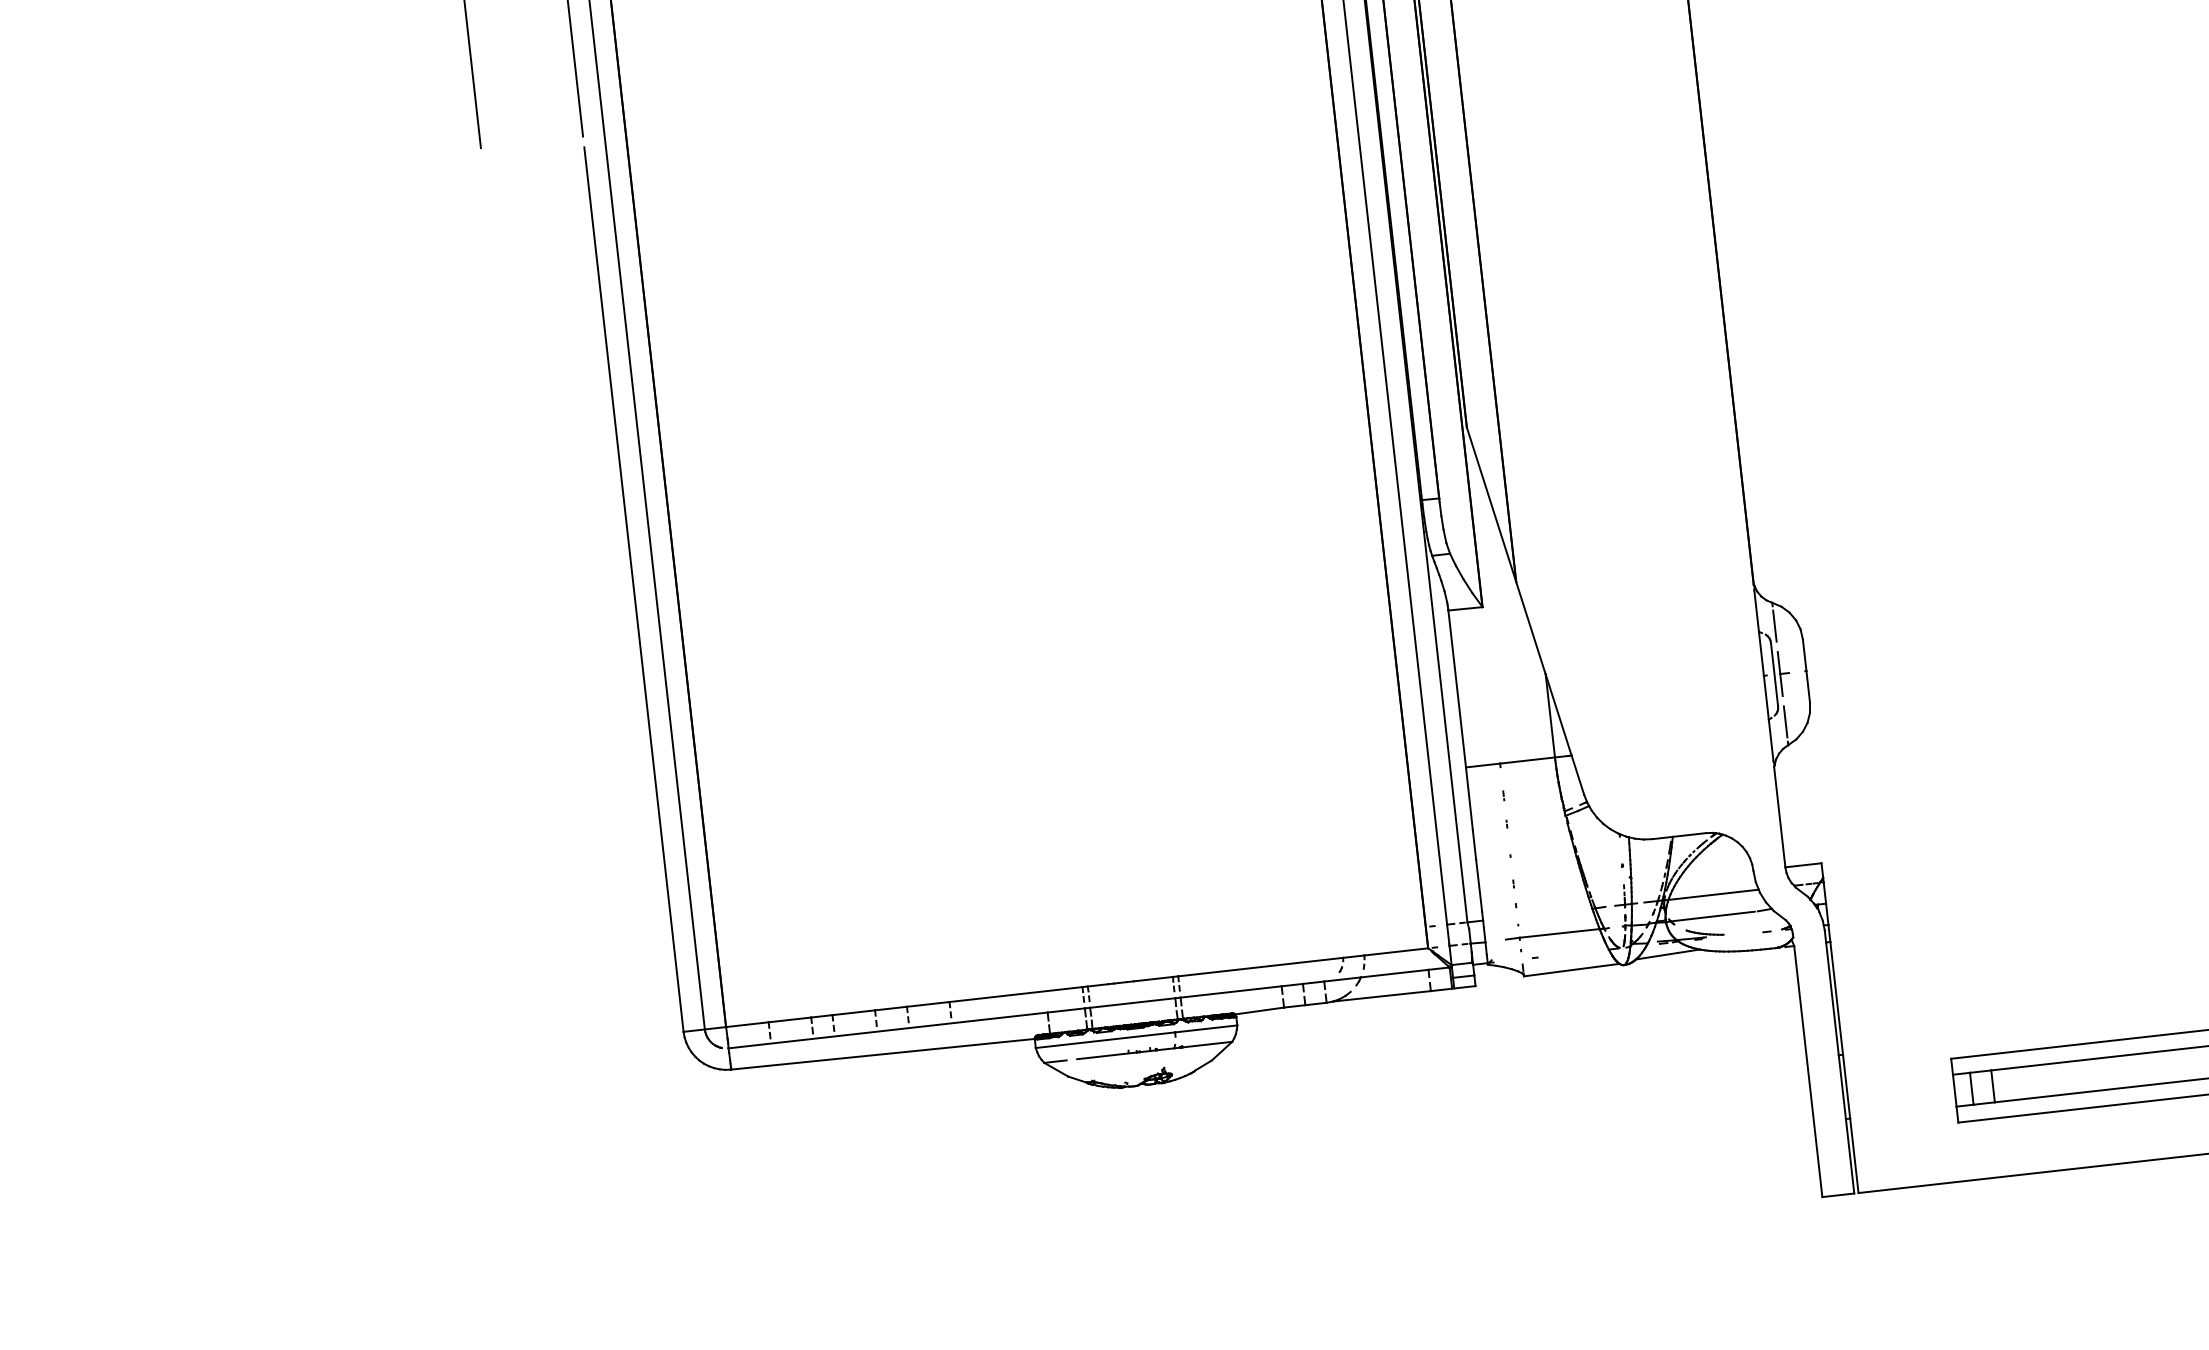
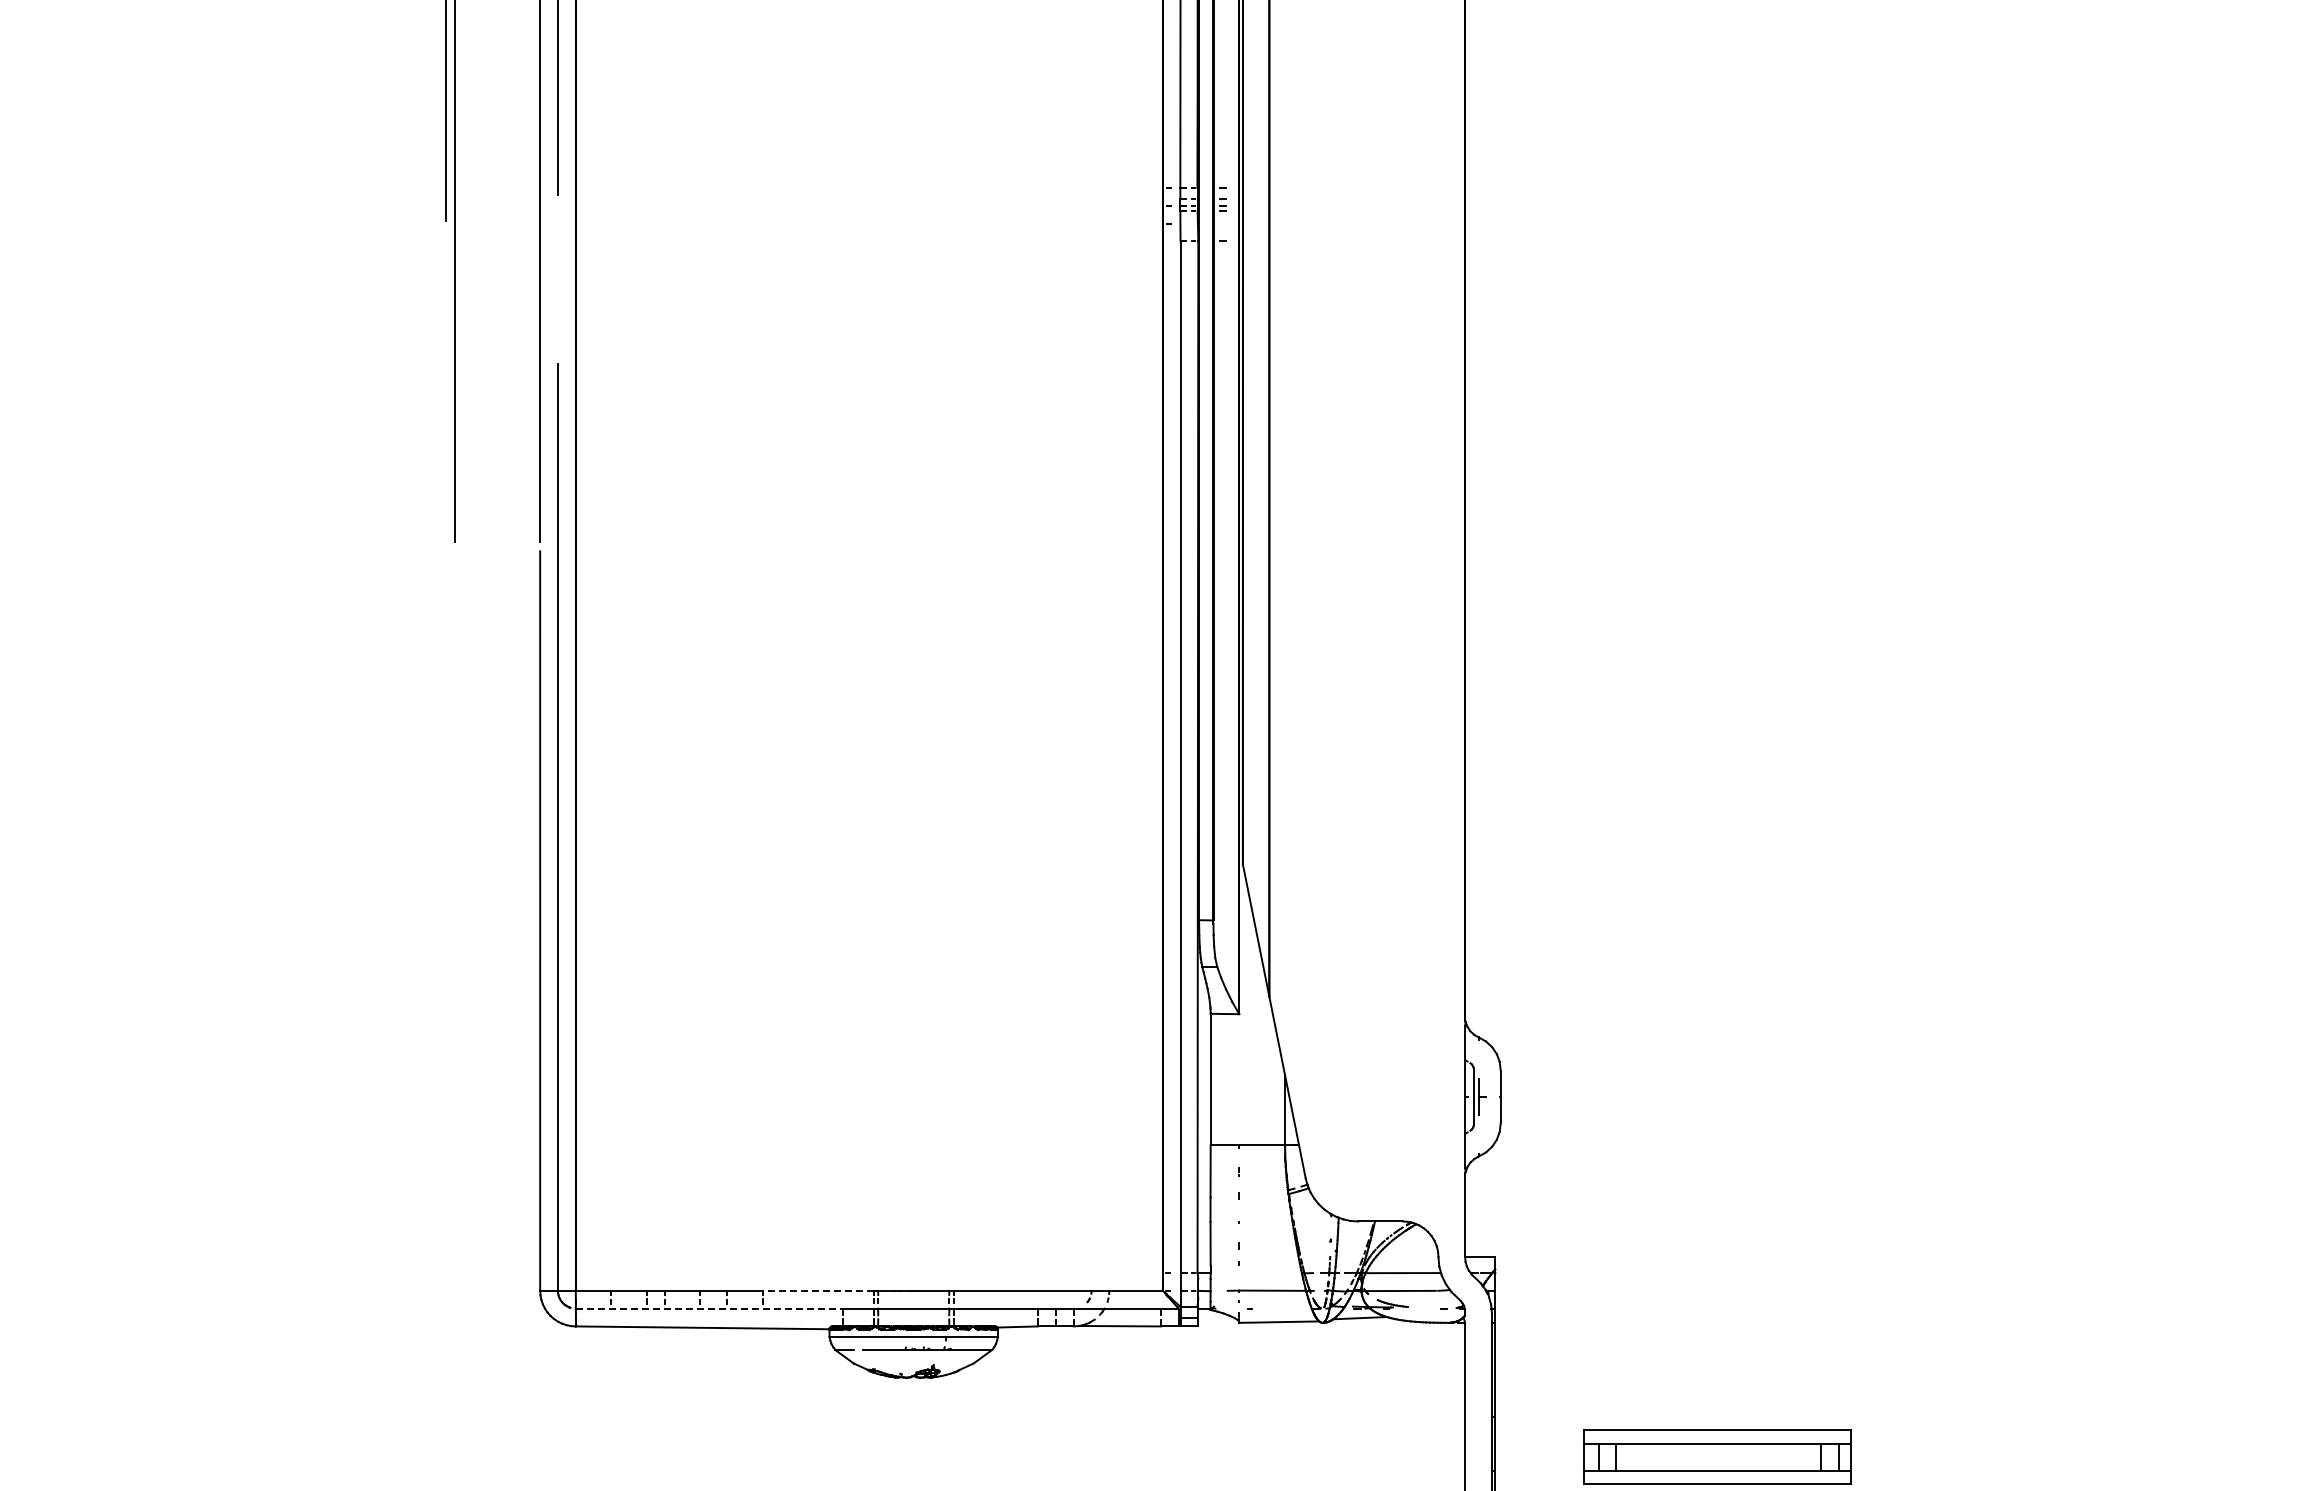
line: (1774, 625) -> (1478, 1056), removed
line: (1785, 721) -> (1478, 1136), removed
line: (1016, 994) -> (818, 1290), solid -> dashed
line: (888, 1030) -> (709, 1308), solid -> dashed

